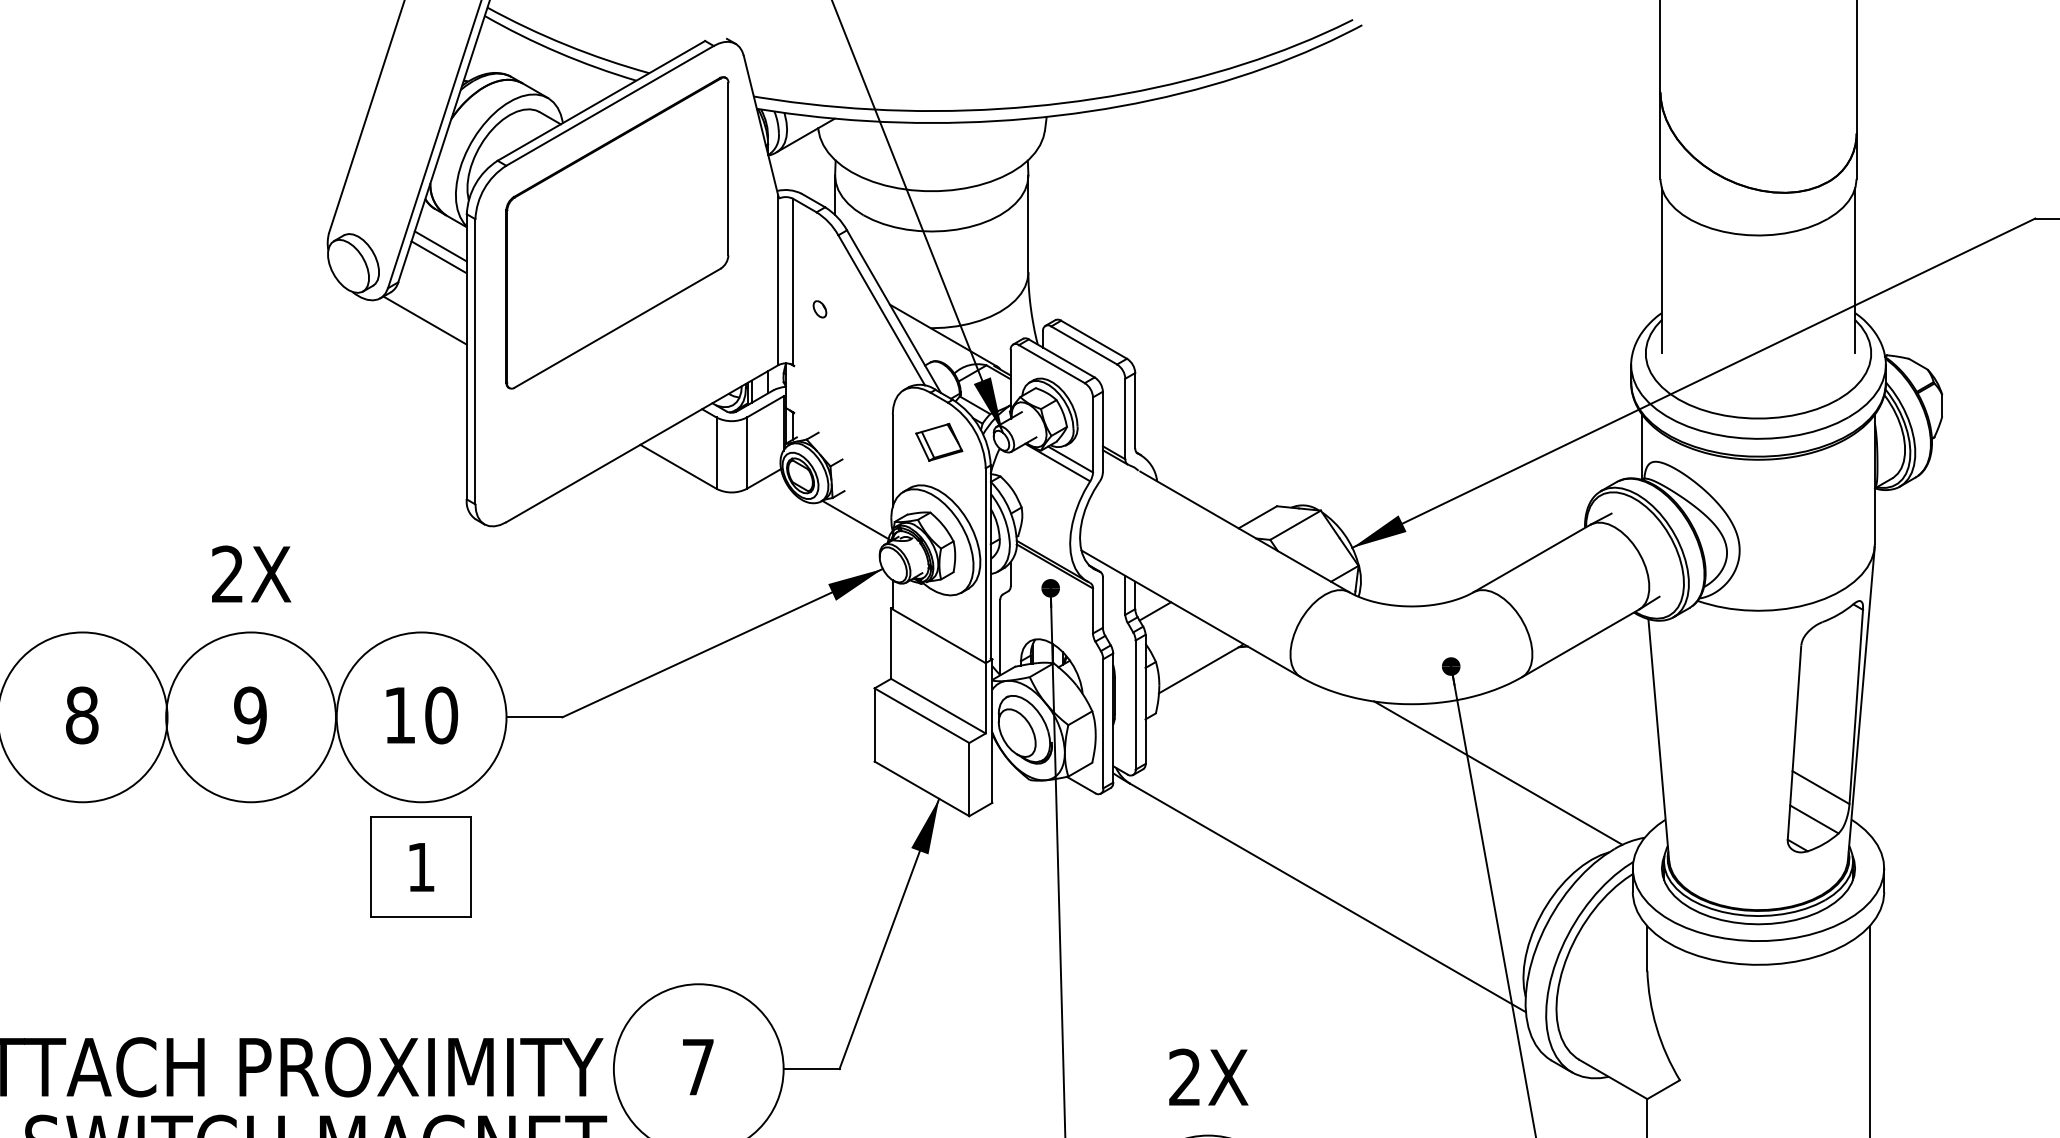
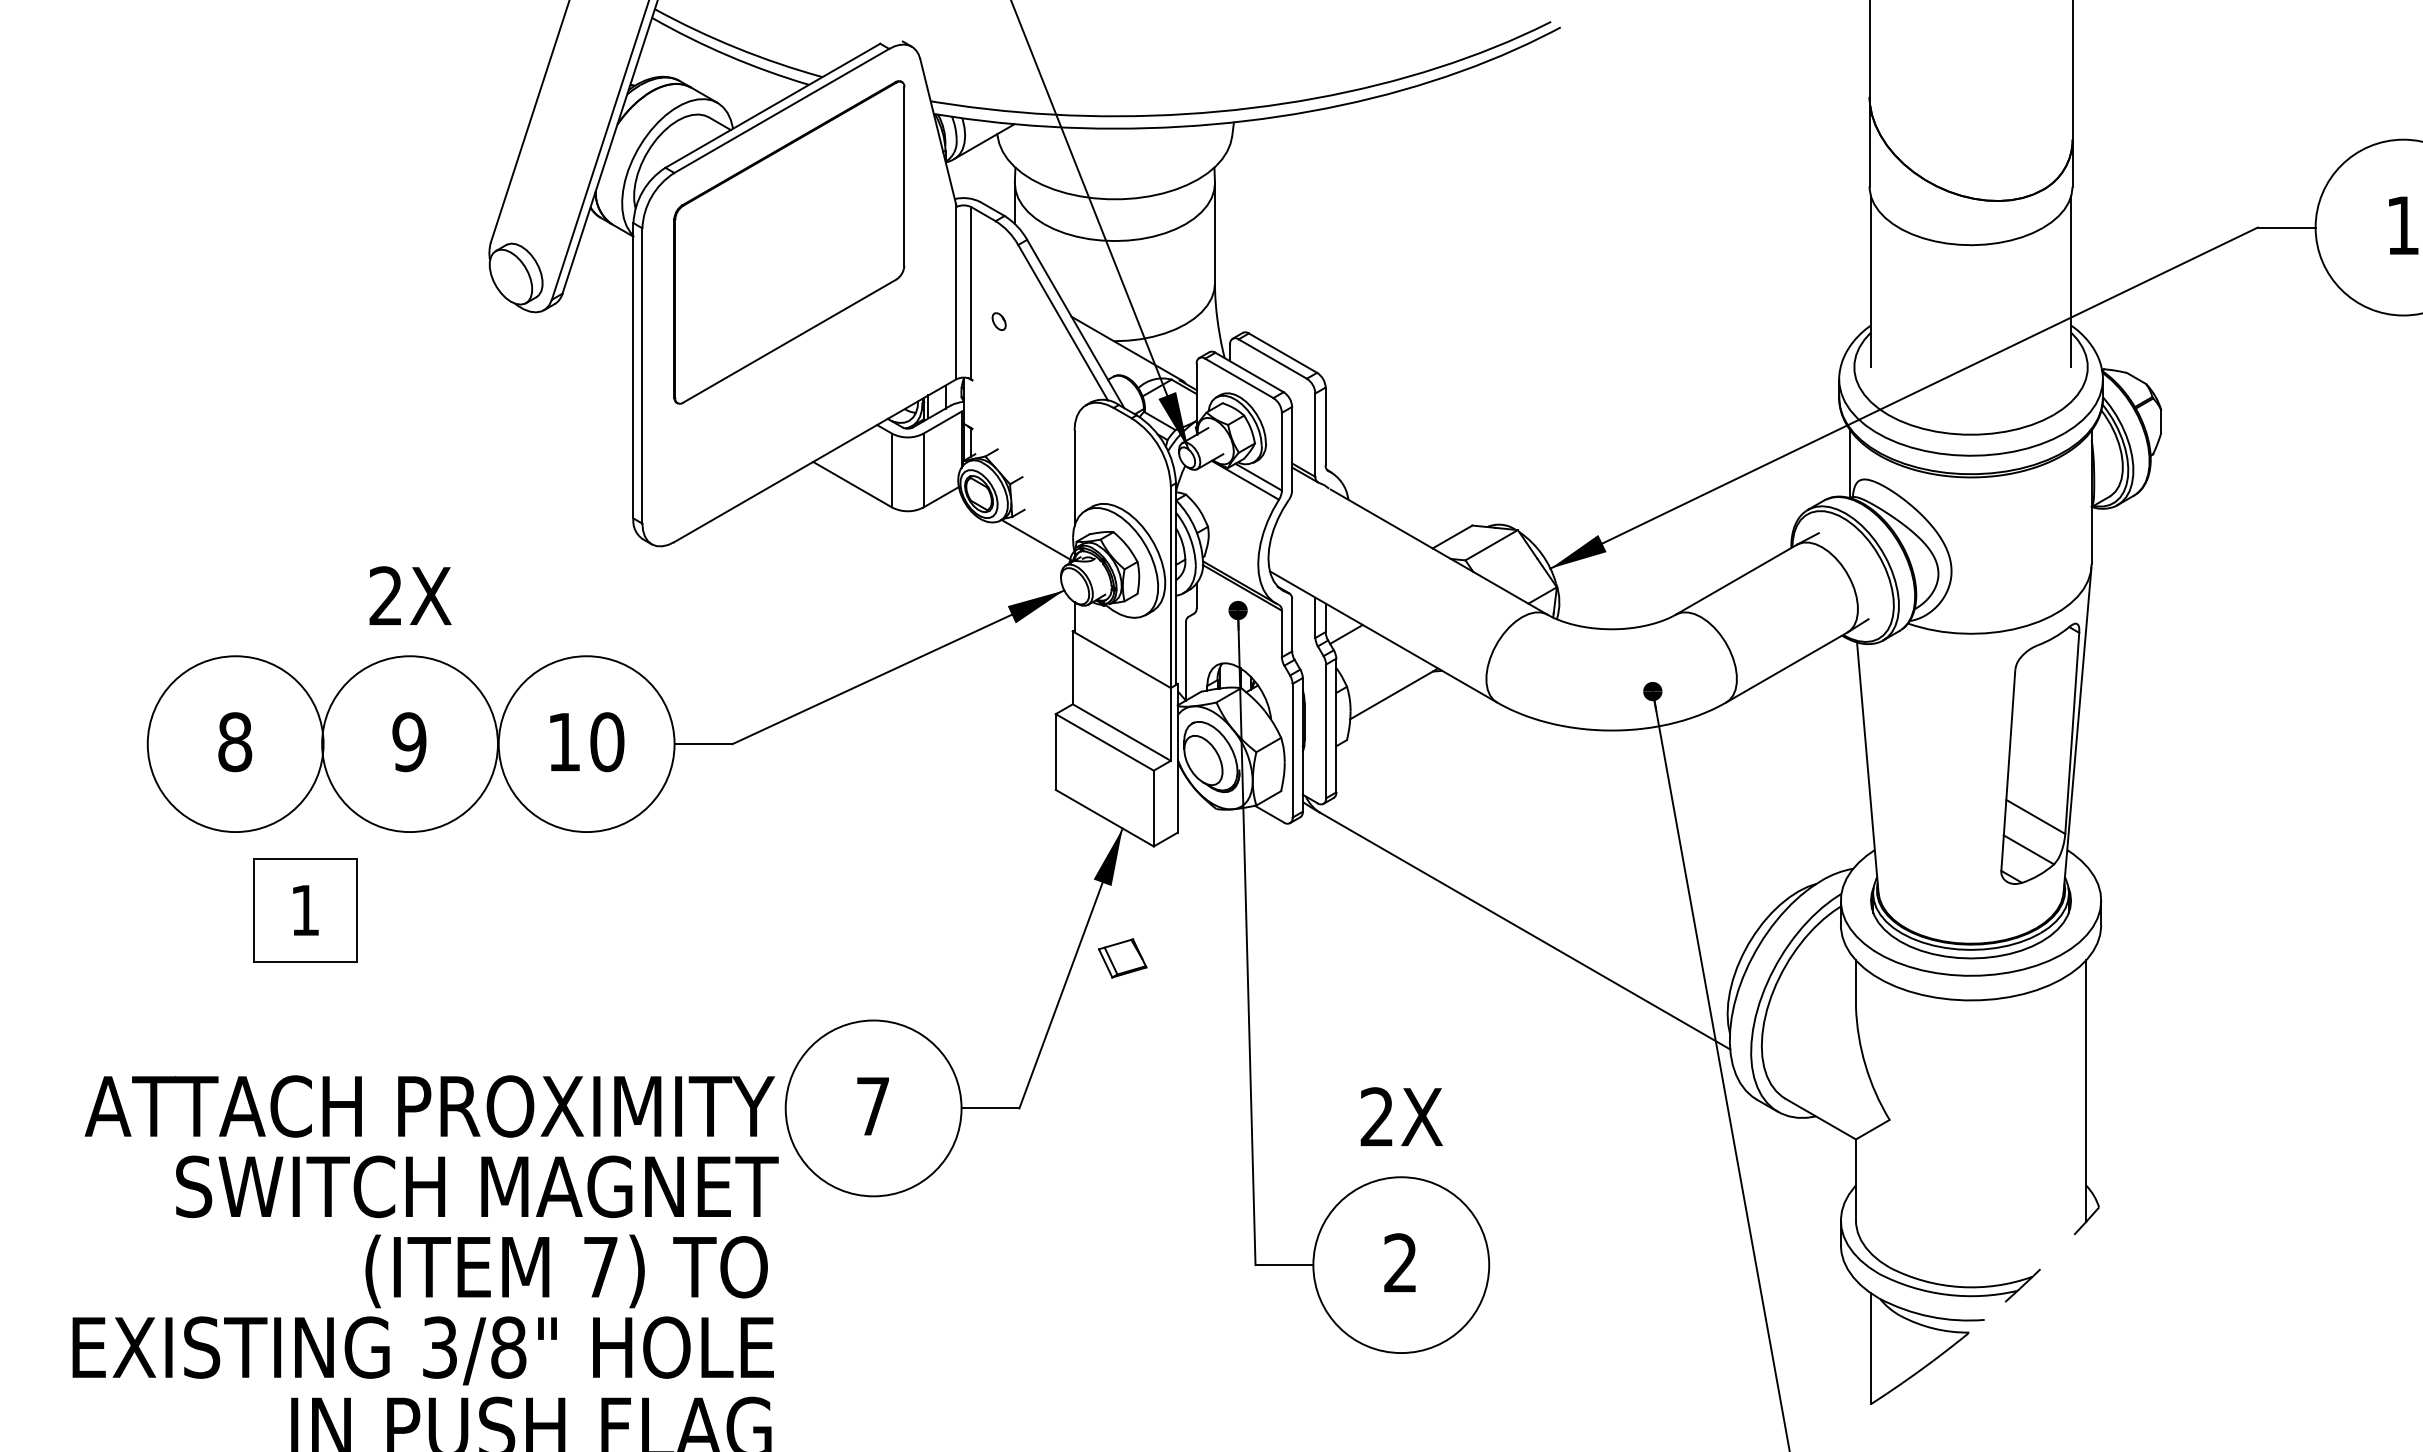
line: (440, 246) -> (606, 256), removed
line: (438, 257) -> (604, 267), removed
line: (425, 320) -> (590, 333), removed
part: (939, 442) -> (1122, 958), moved
line: (1498, 772) -> (1701, 801), removed
part: (421, 867) -> (305, 910), moved

